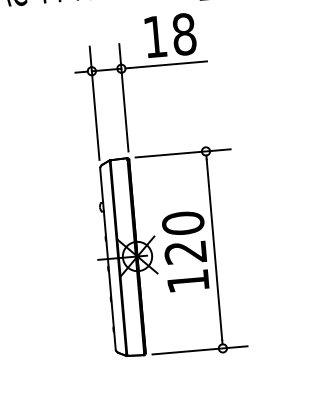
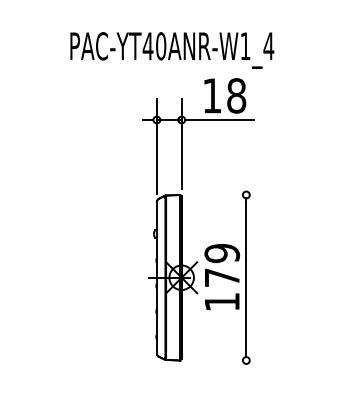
line: (183, 153) -> (227, 195), removed
text: (184, 237) -> (222, 265), 120 -> 179
line: (200, 350) -> (227, 360), removed

